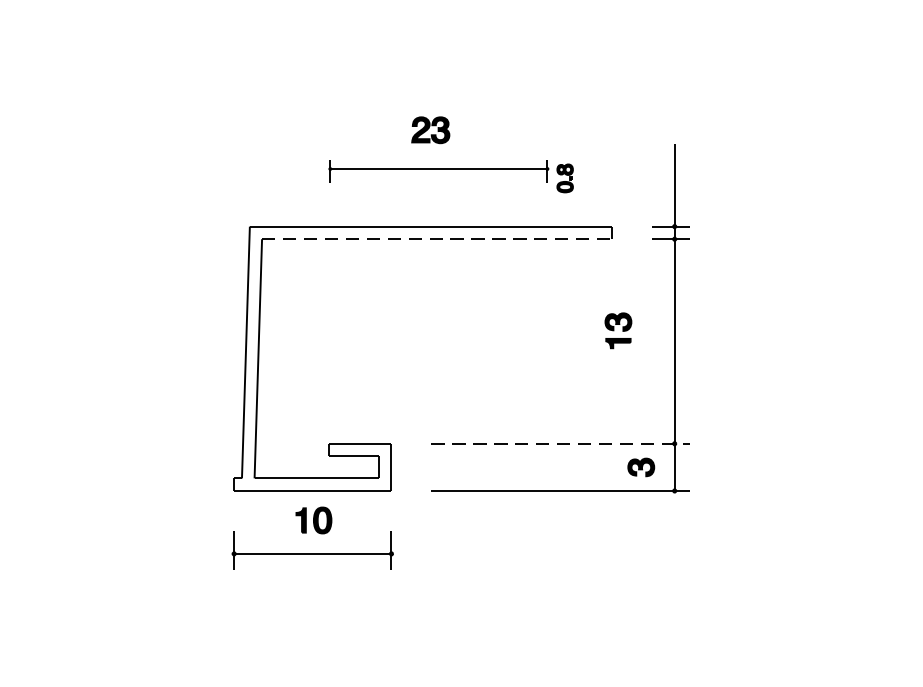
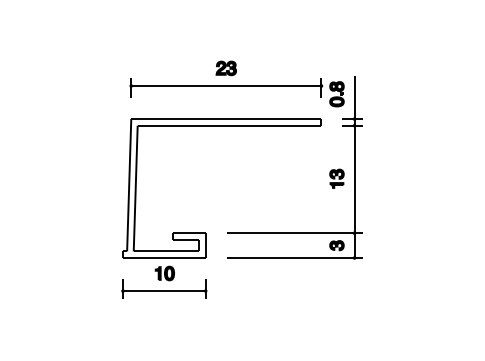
part: (450, 176) -> (236, 92), size x1.67
line: (436, 238) -> (229, 125), dashed -> solid
part: (617, 330) -> (336, 178), moved
line: (562, 444) -> (295, 233), dashed -> solid

